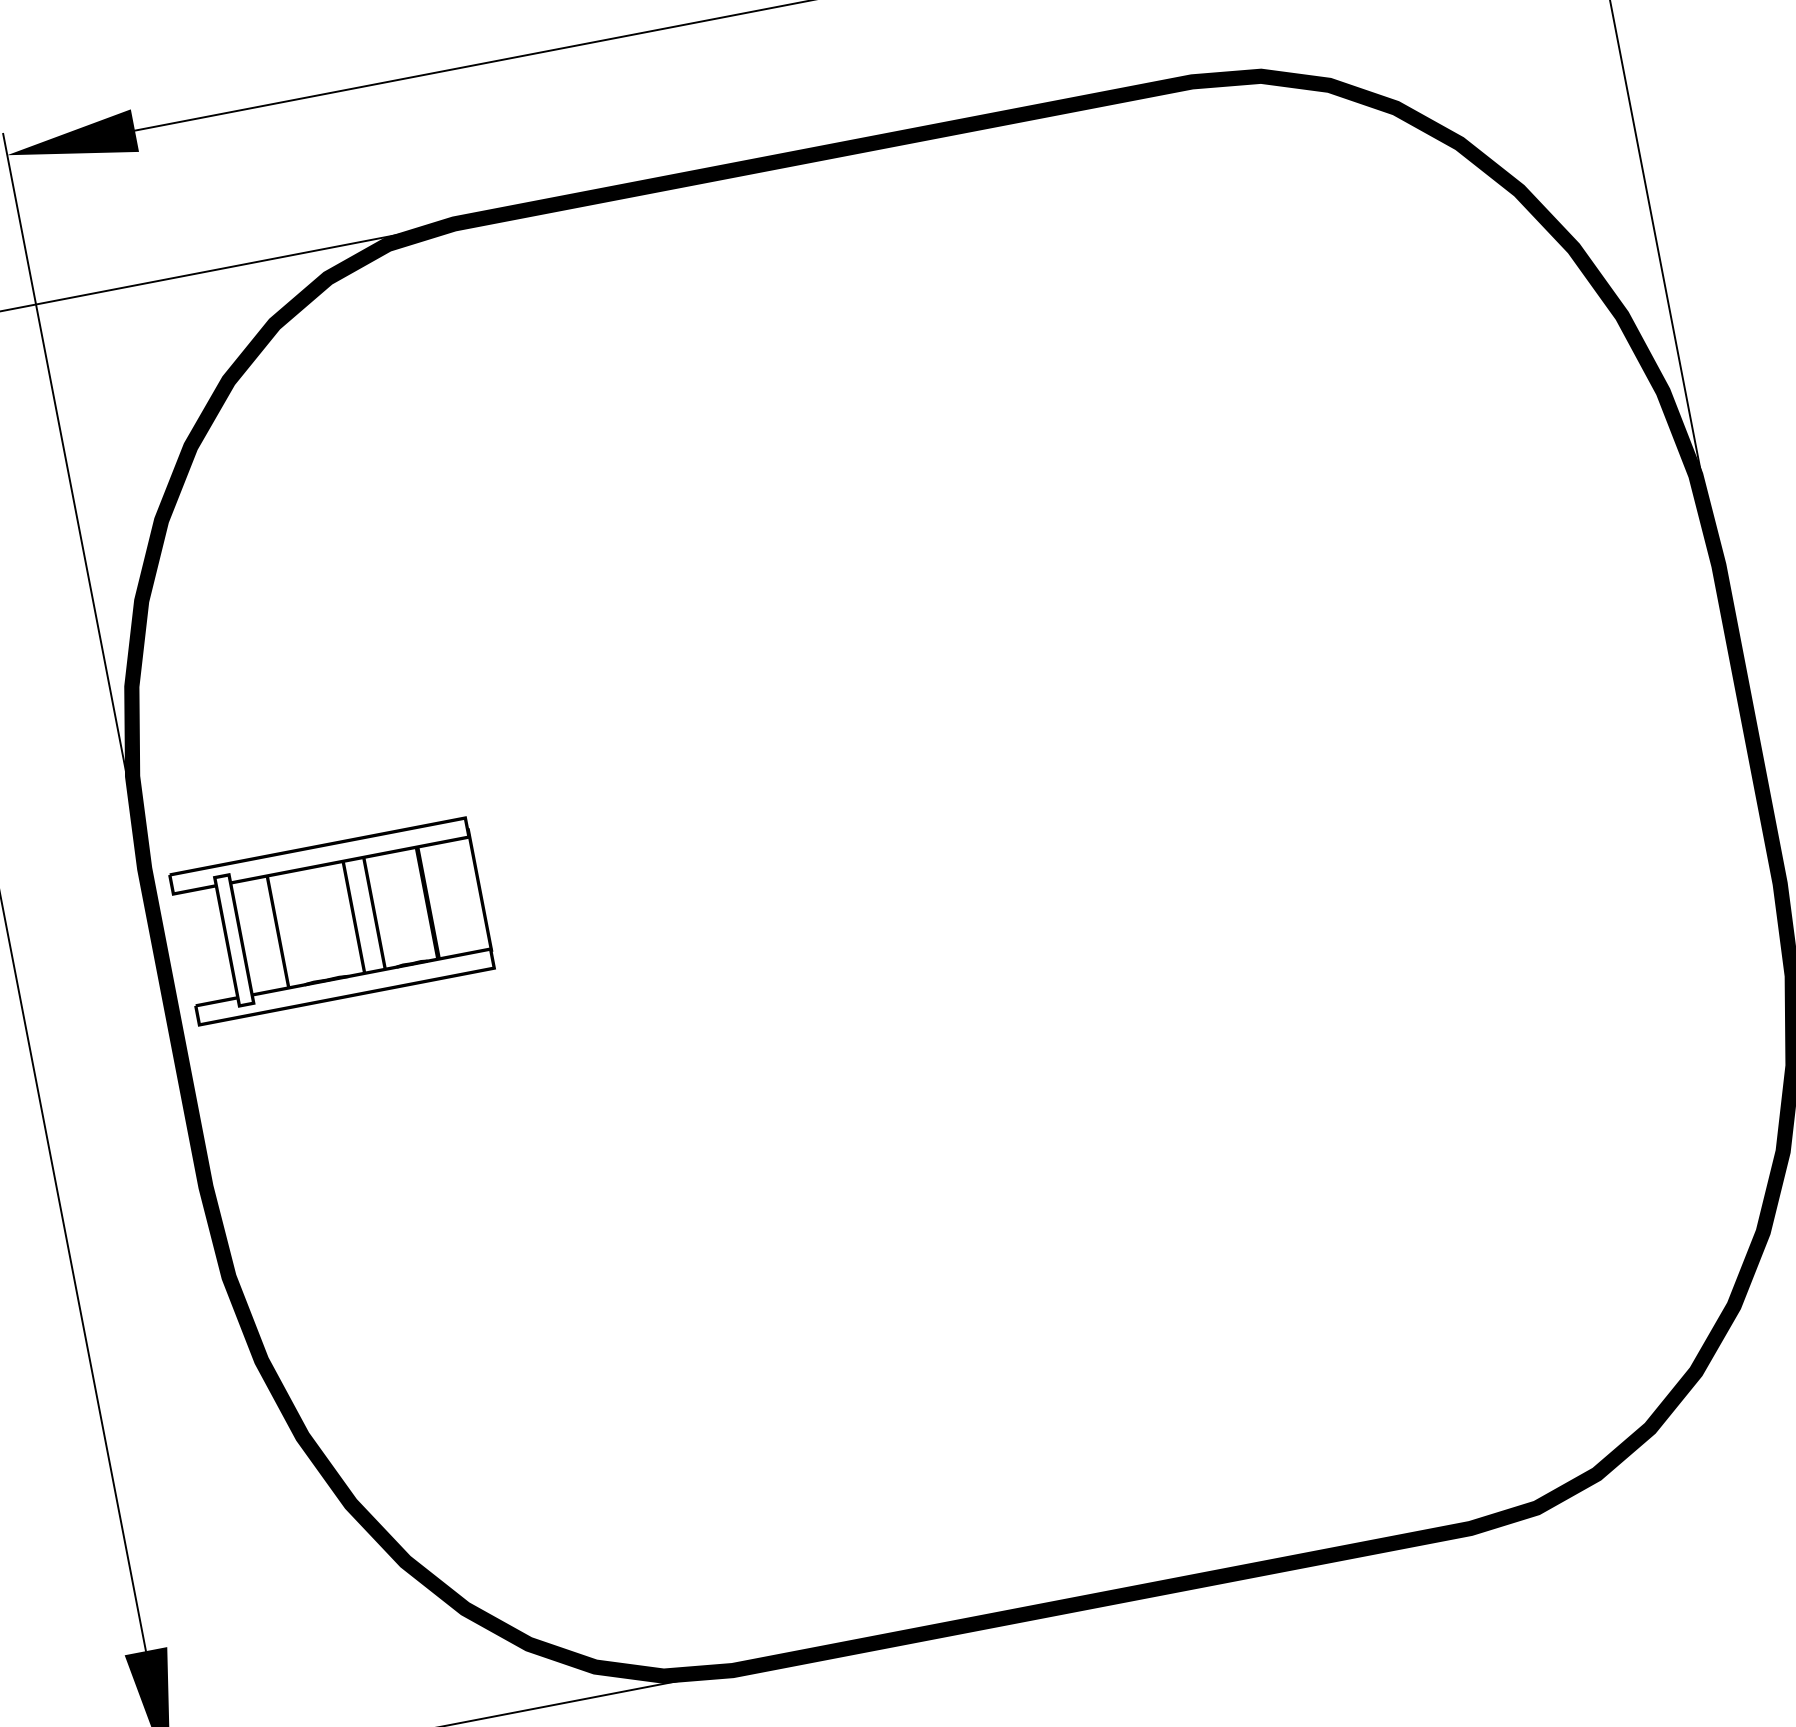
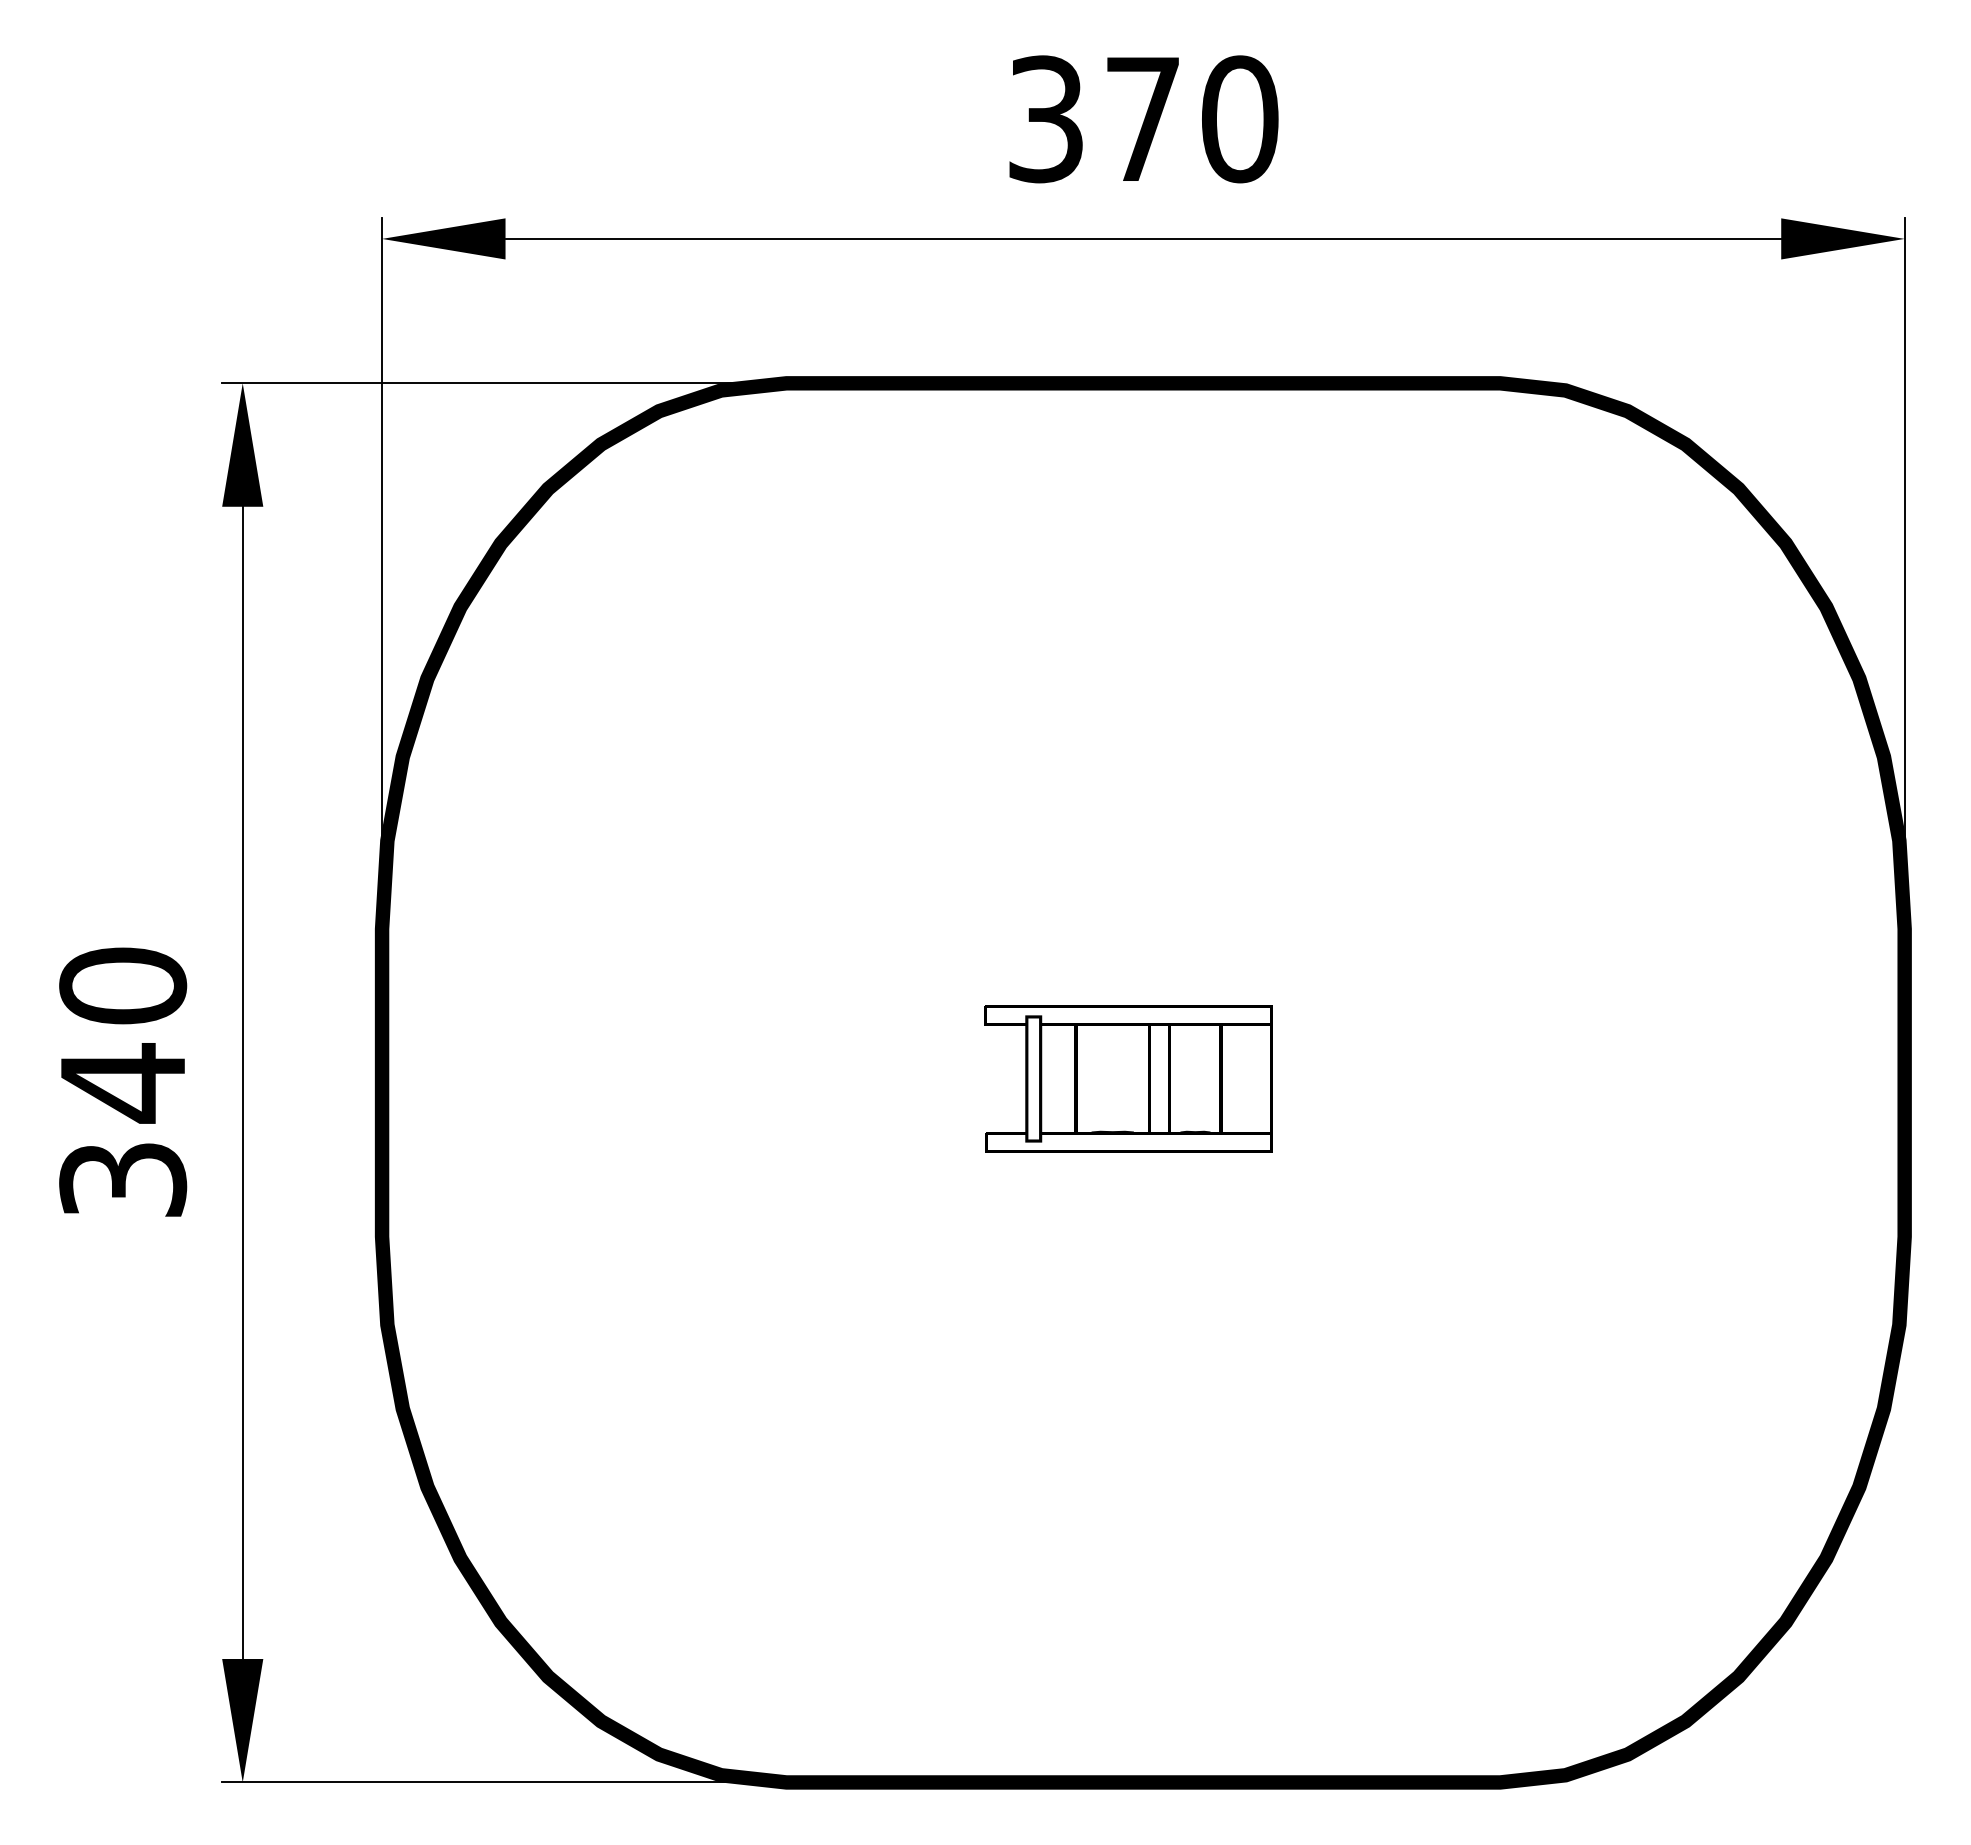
part: (332, 921) -> (1128, 1078), moved

